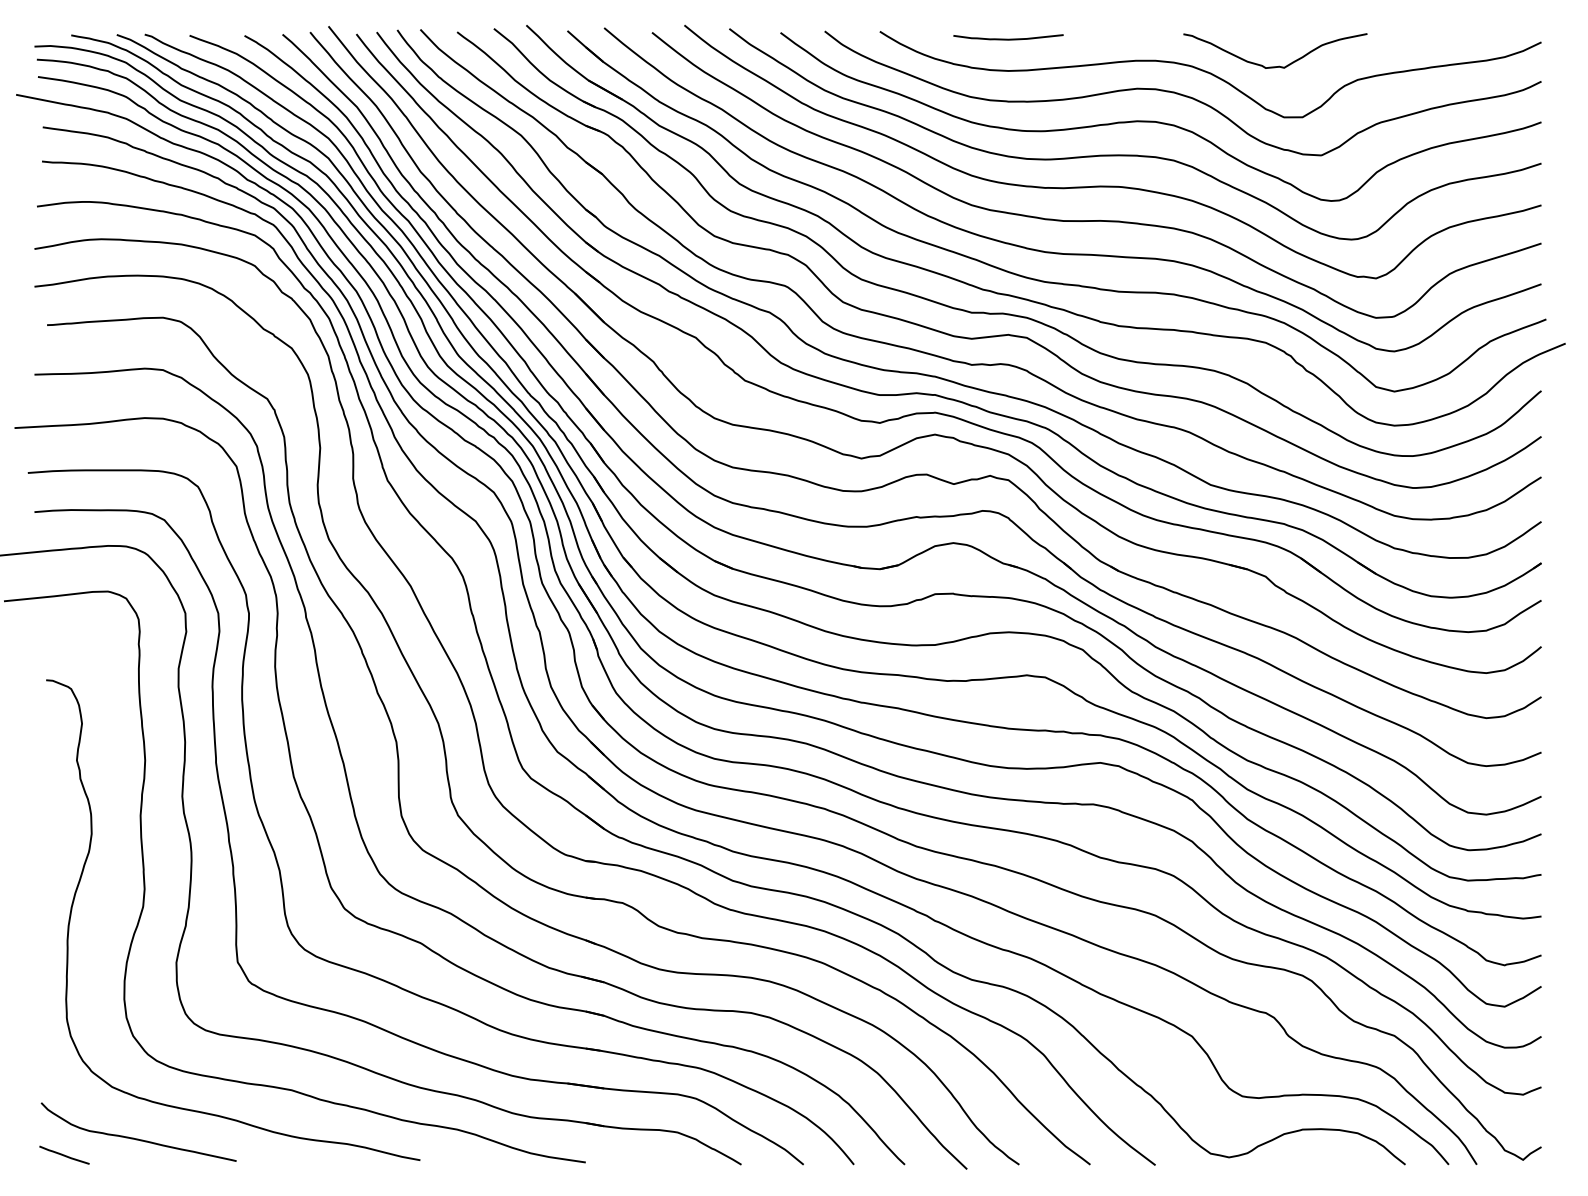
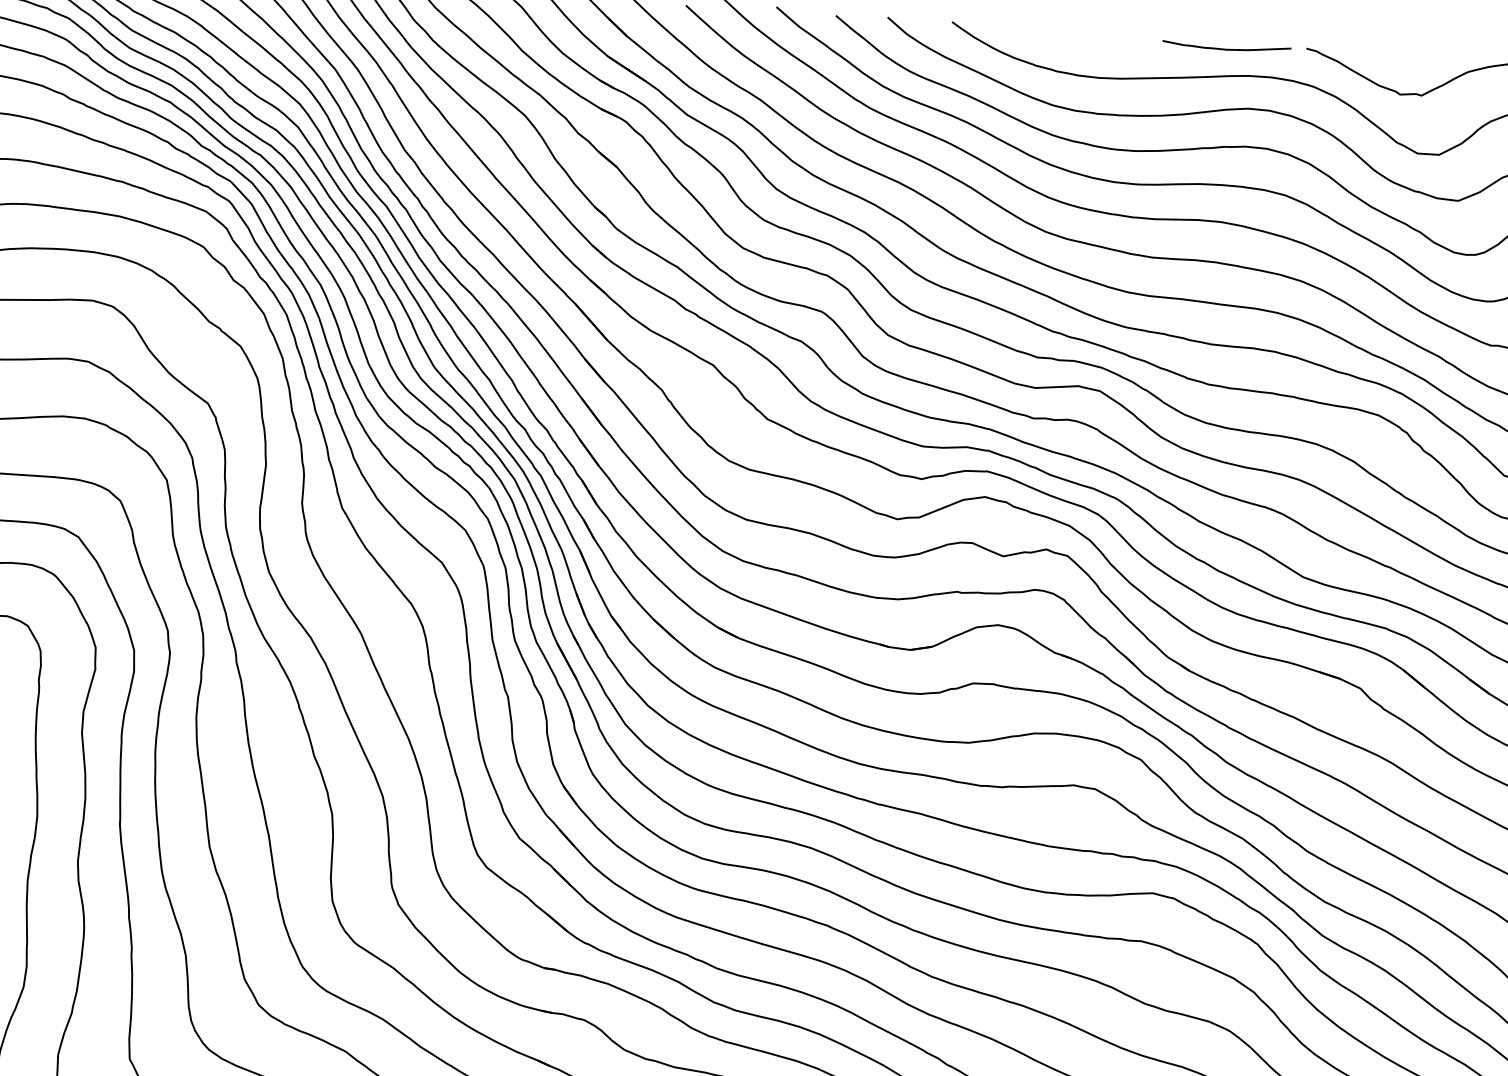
curve: (1008, 38) -> (1226, 48), moved

